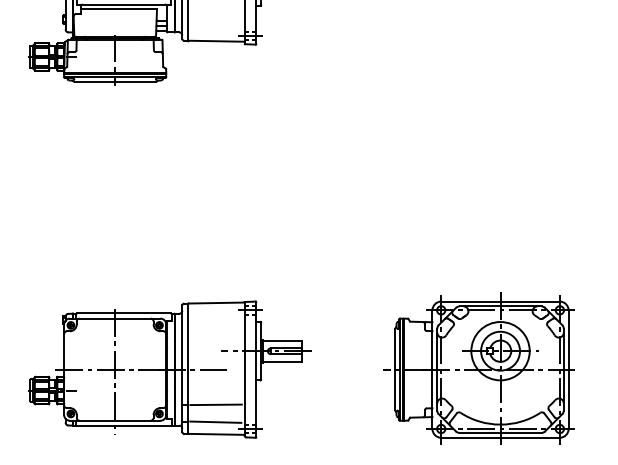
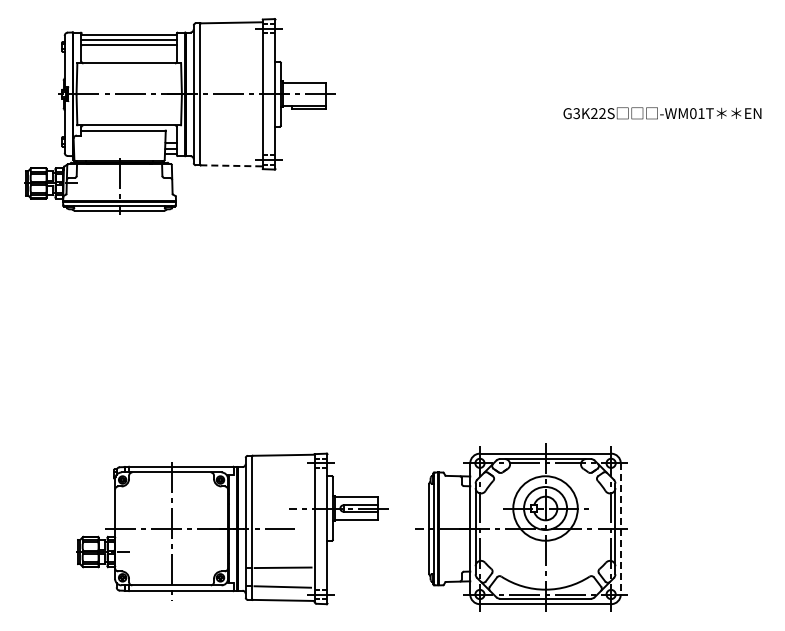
line: (216, 40) -> (231, 165), solid -> dashed
part: (170, 369) -> (232, 528), moved
line: (568, 369) -> (620, 528), solid -> dashed

